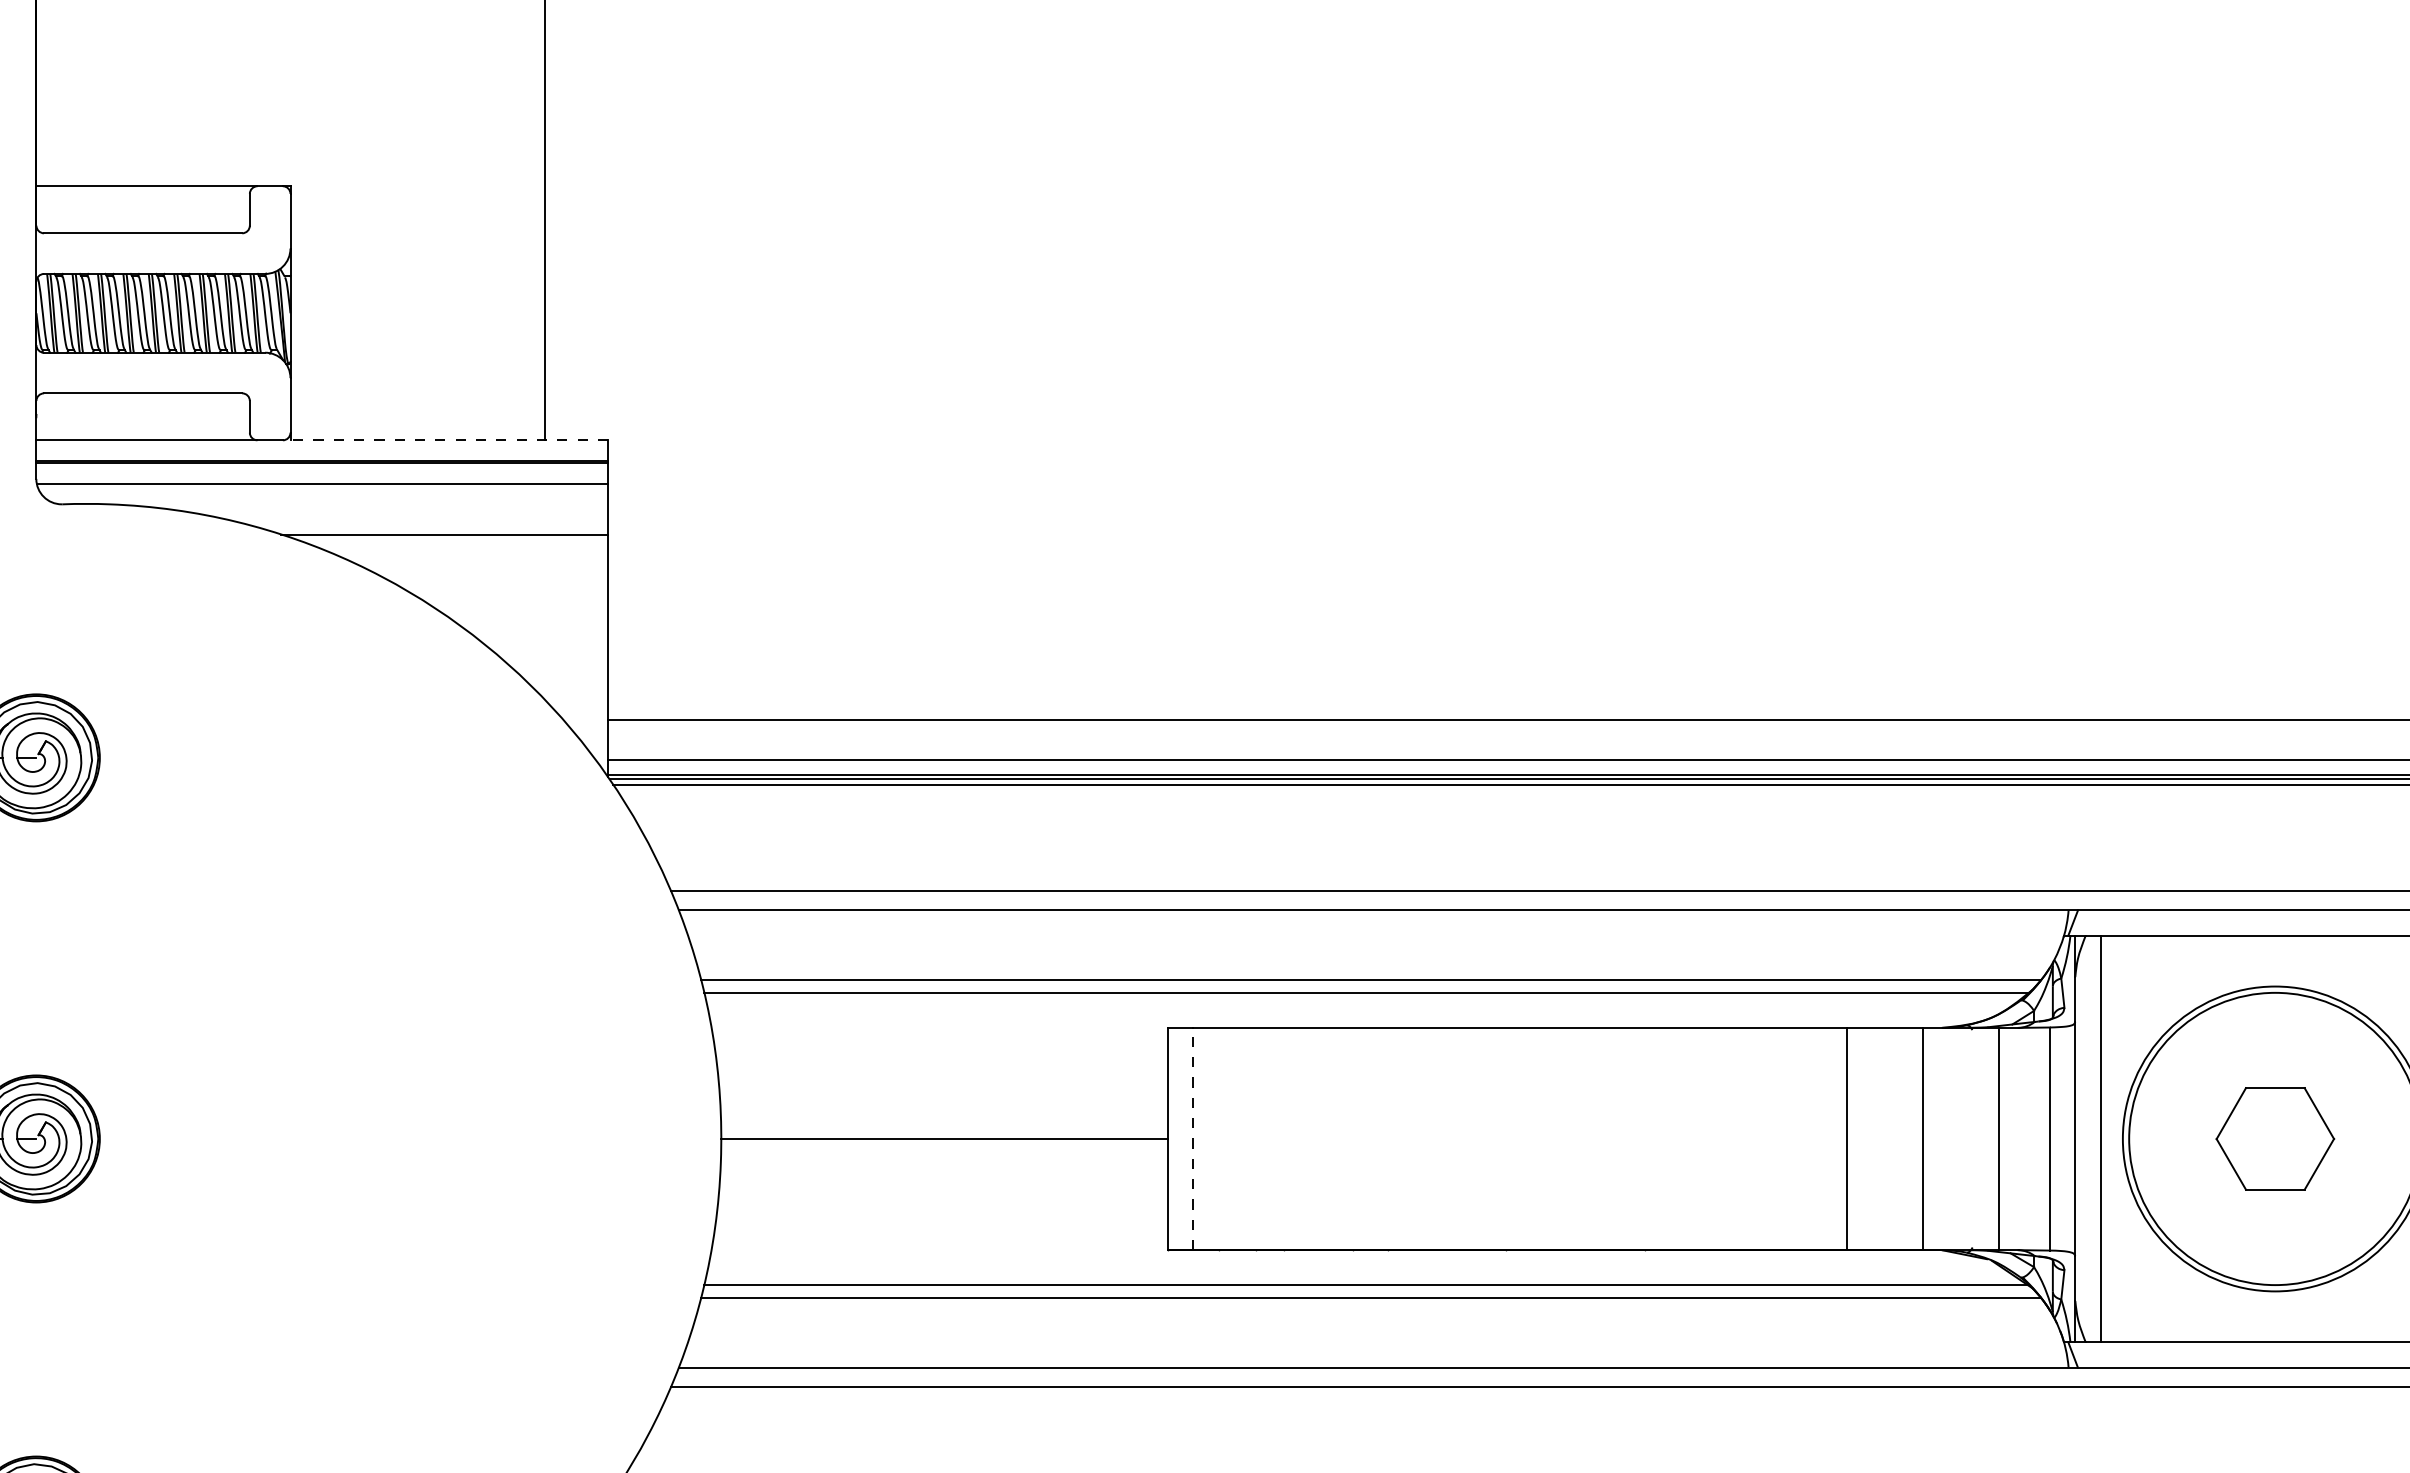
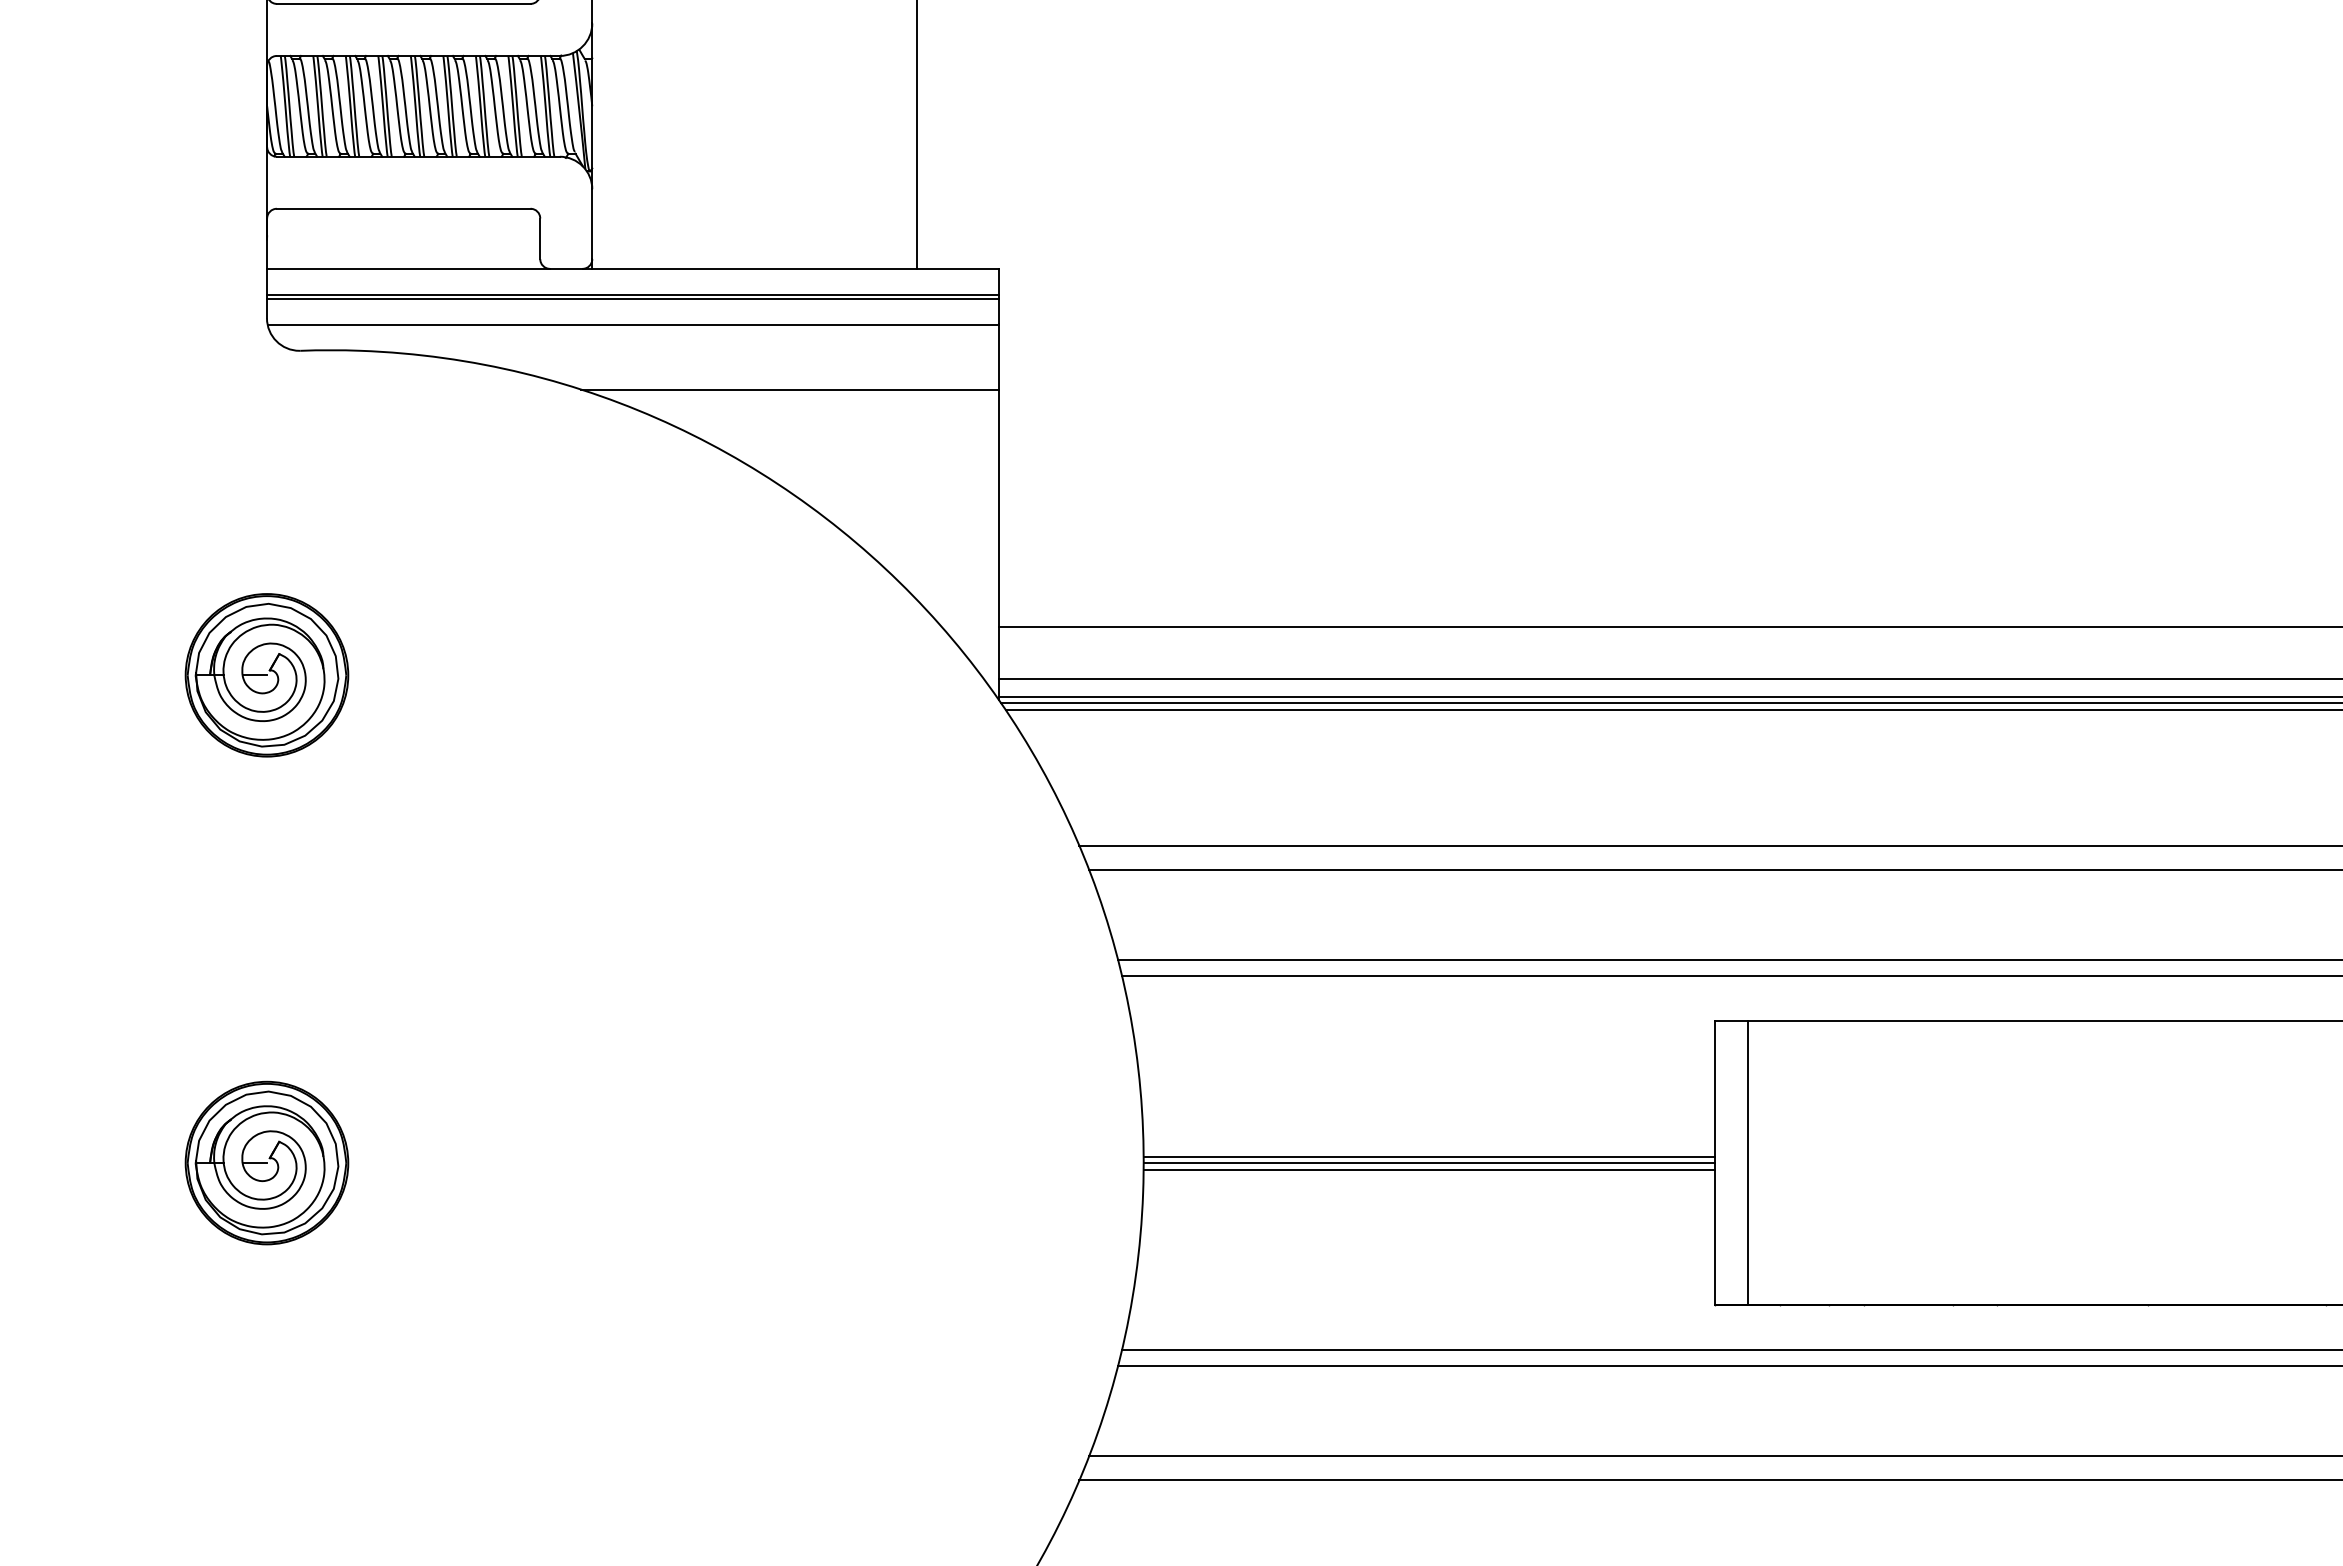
line: (445, 440) -> (790, 269), dashed -> solid
line: (944, 1134) -> (1429, 1157), added
line: (1193, 1138) -> (1748, 1162), dashed -> solid
line: (944, 1144) -> (1429, 1170), added

